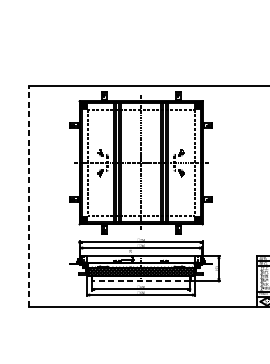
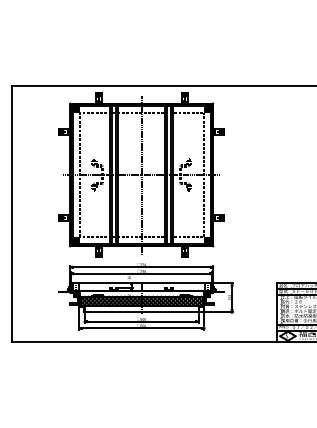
line: (29, 196) -> (11, 214), dashed -> solid
line: (140, 281) -> (141, 312), dashed -> solid

